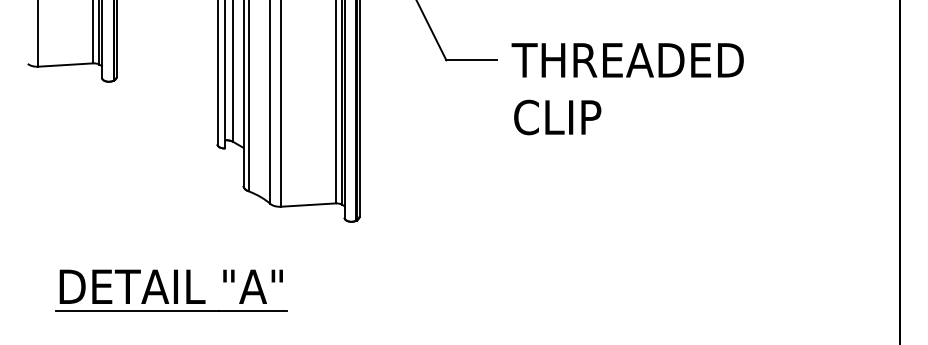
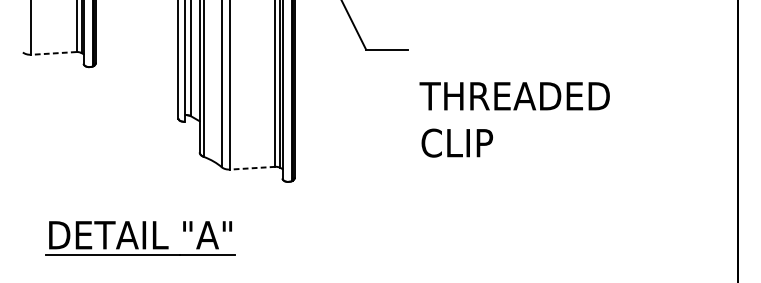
line: (65, 65) -> (53, 53), solid -> dashed
text: (627, 89) -> (514, 120), moved
line: (308, 205) -> (253, 168), solid -> dashed

